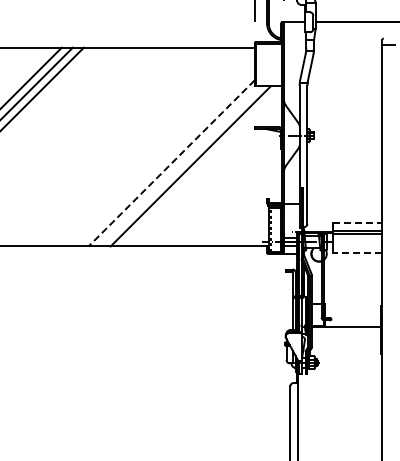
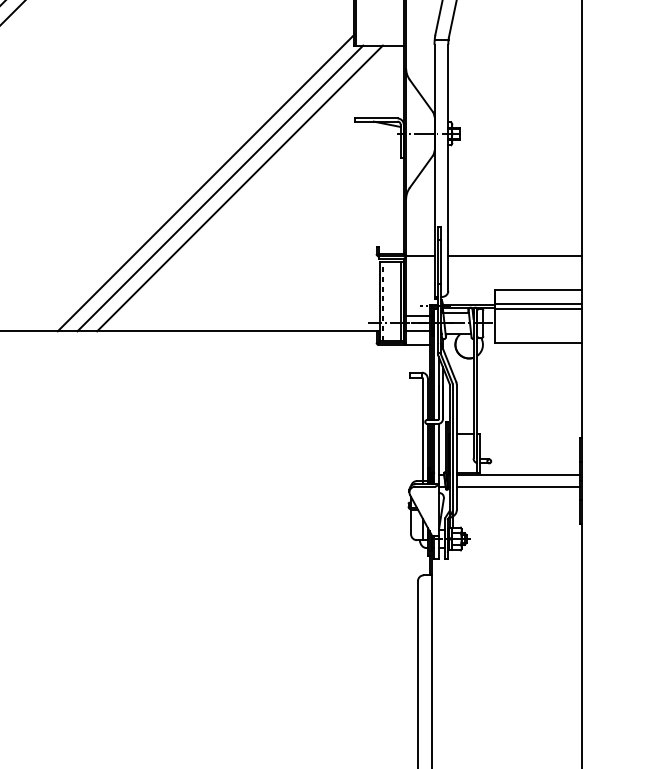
line: (171, 163) -> (205, 183), dashed -> solid
line: (179, 166) -> (219, 188), added
line: (344, 204) -> (514, 256), added
line: (358, 223) -> (539, 290), dashed -> solid
line: (357, 253) -> (537, 344), dashed -> solid
line: (346, 333) -> (518, 486), added

